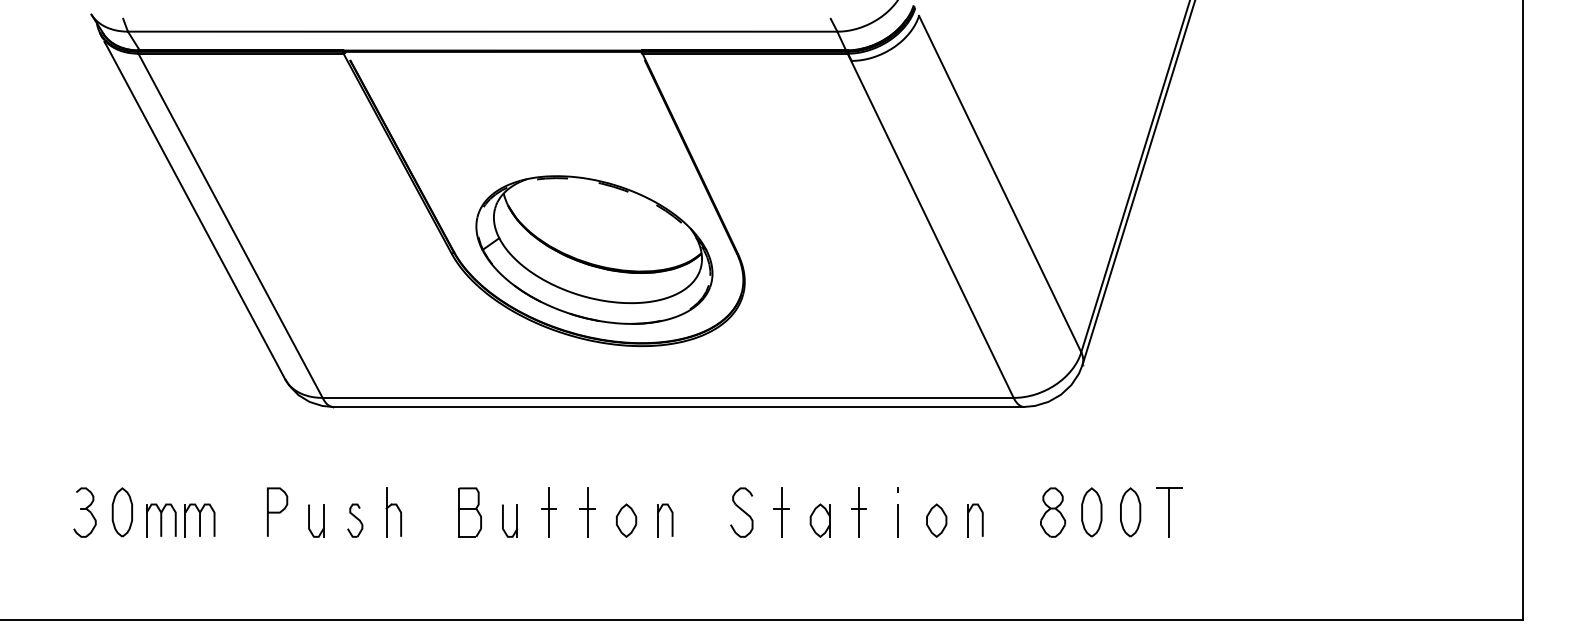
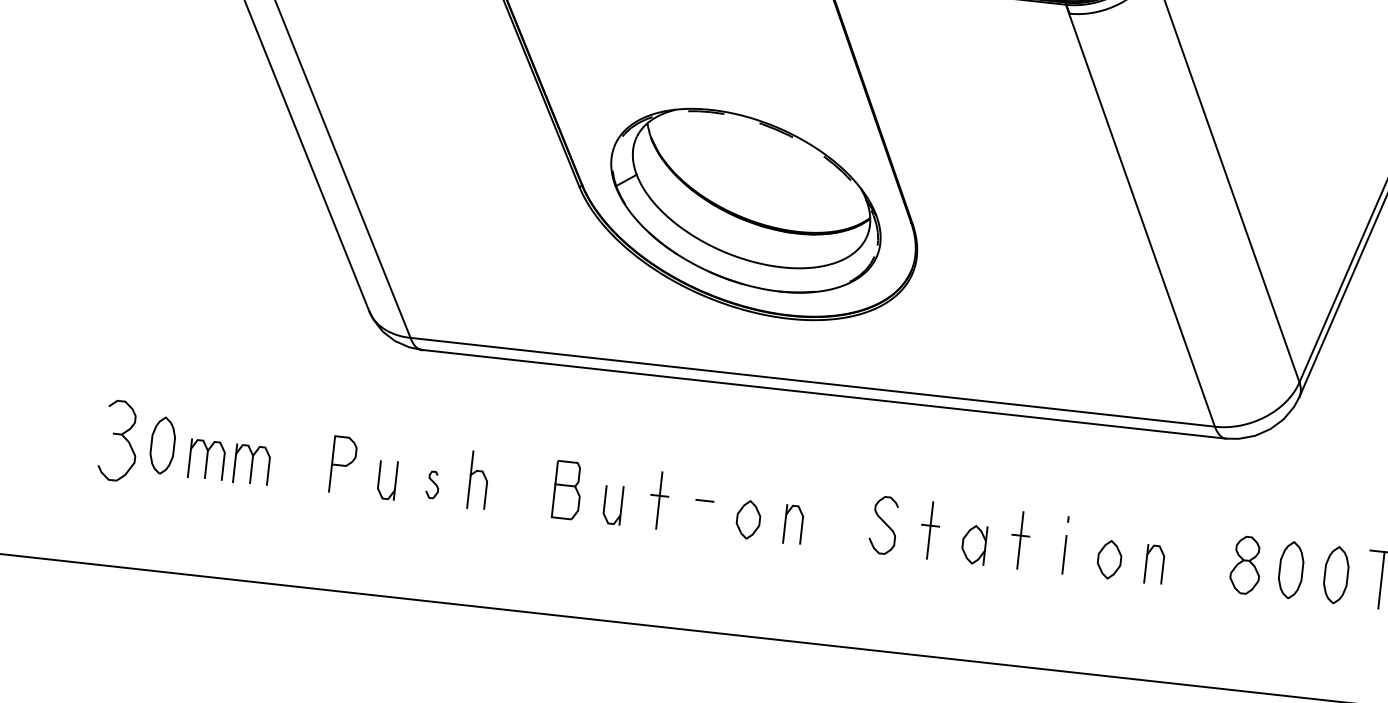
part: (84, 512) -> (118, 440), size x1.4
line: (587, 512) -> (704, 505), removed
part: (355, 520) -> (433, 484), size x0.7

